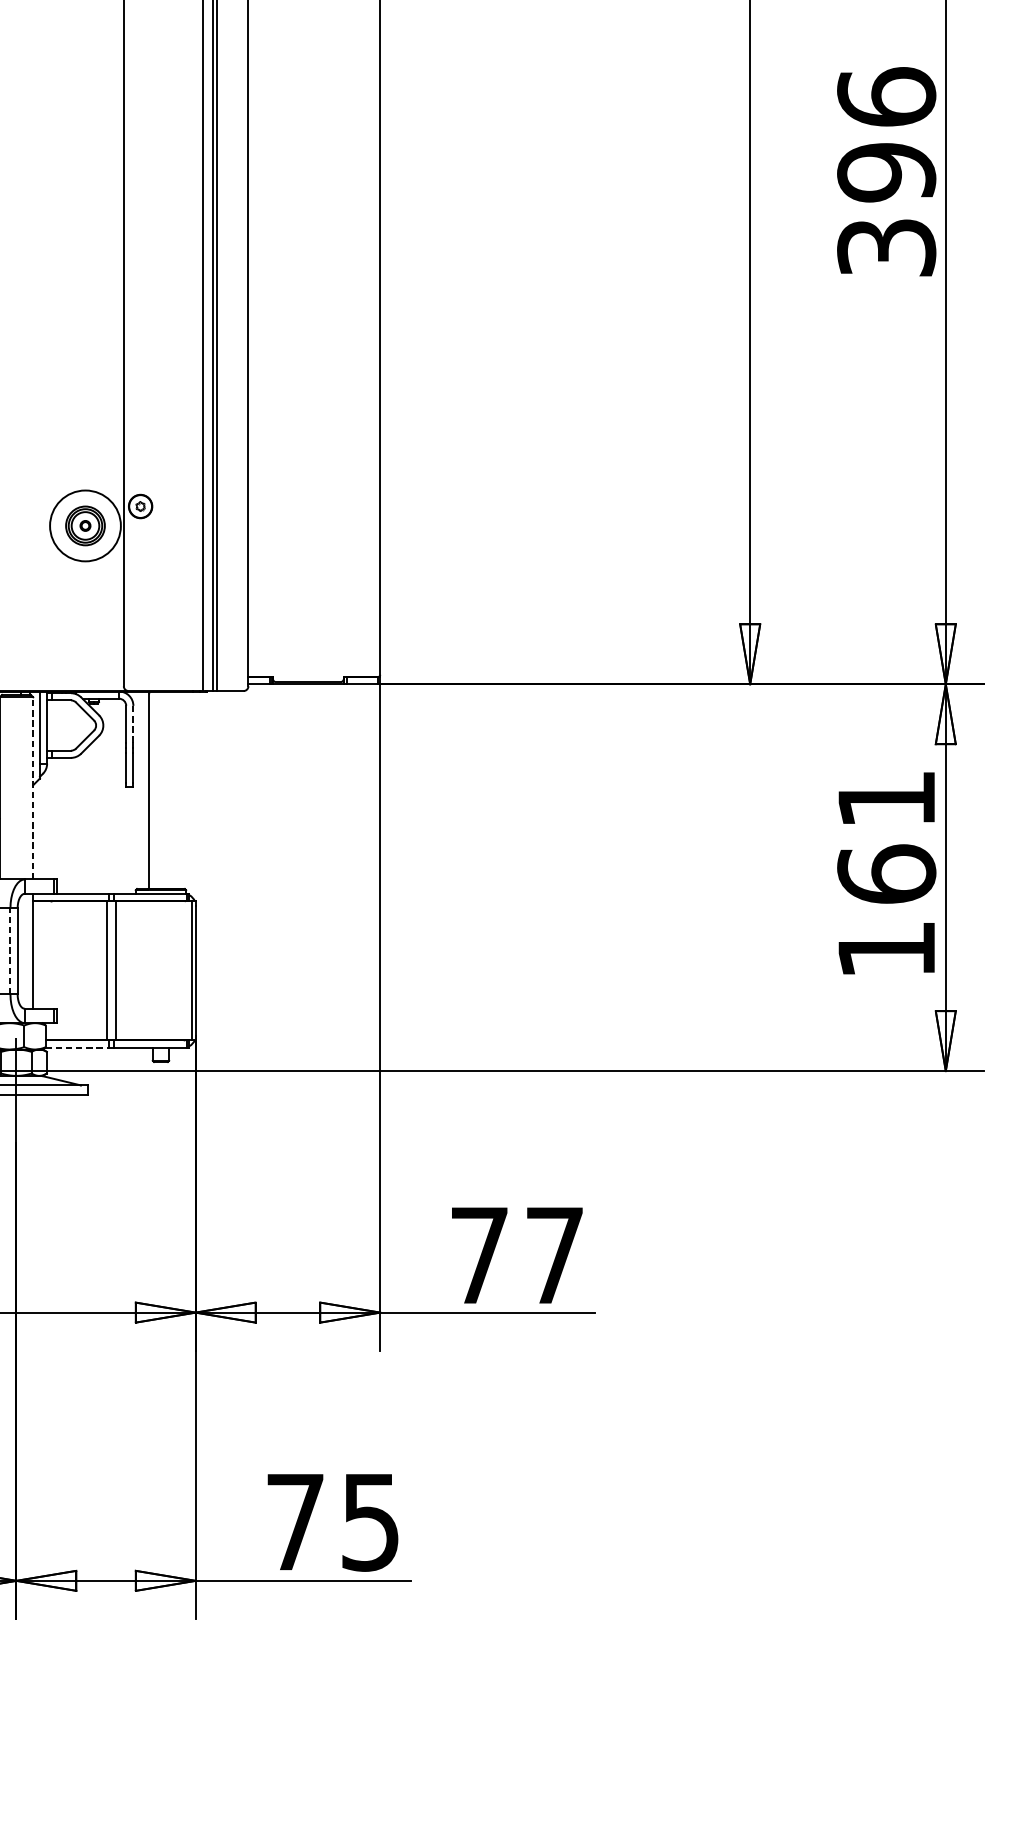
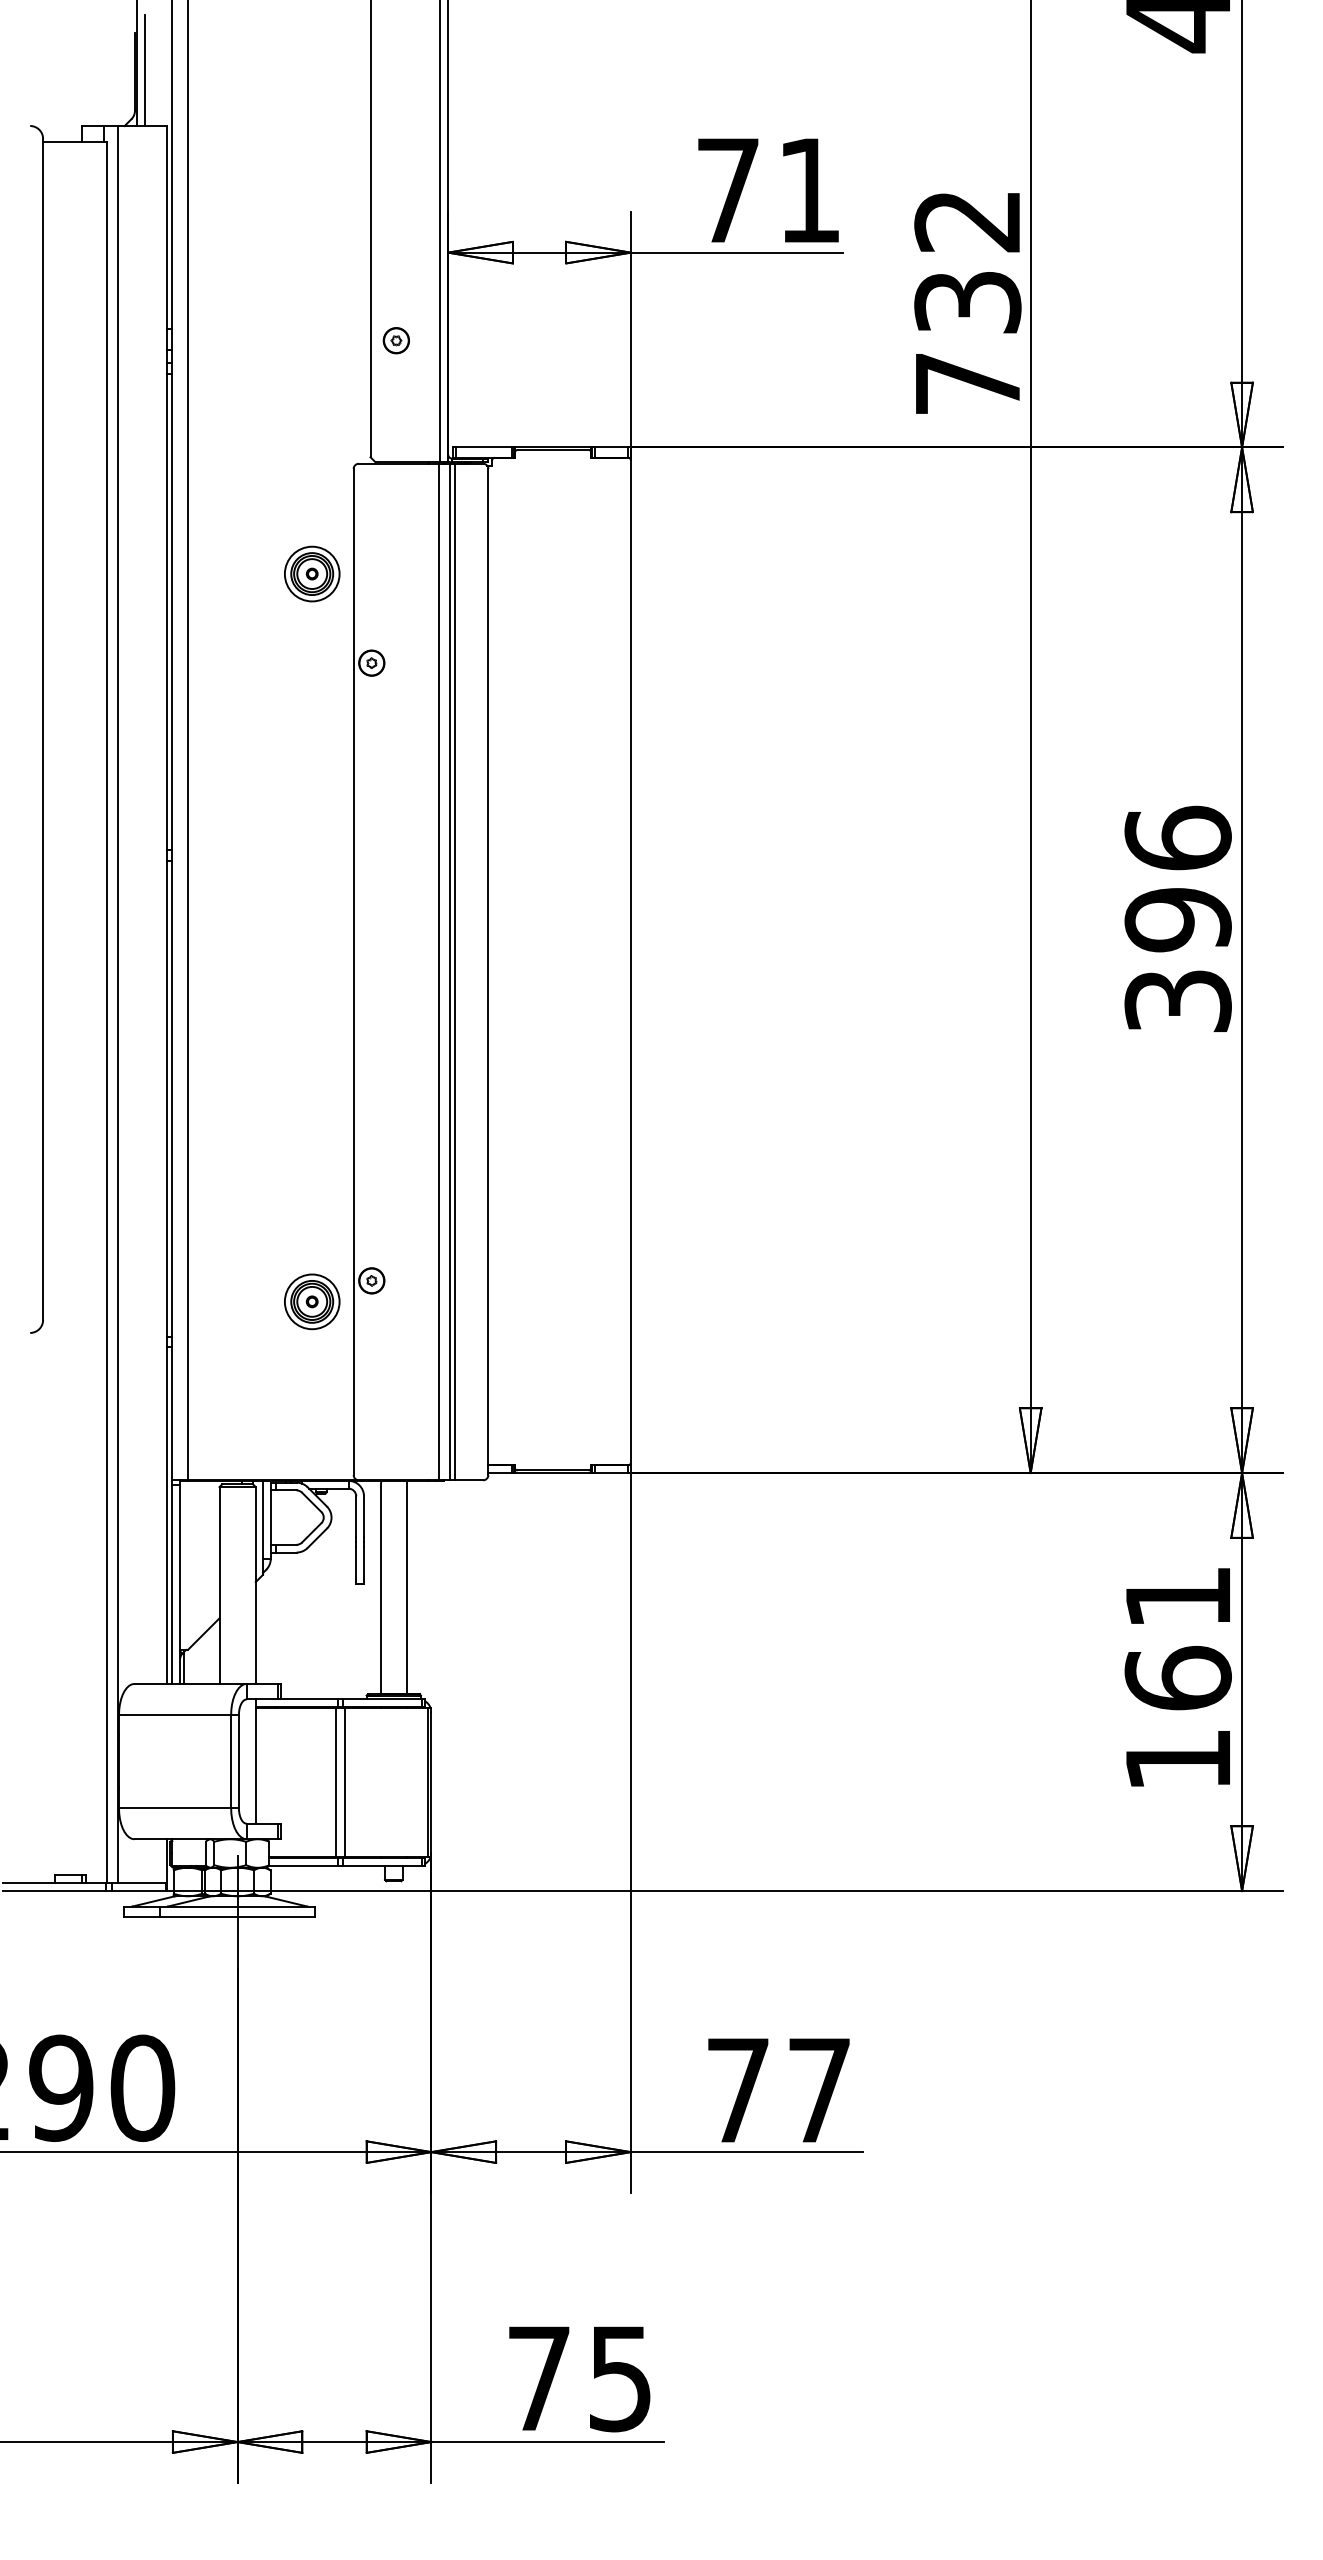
circle: (84, 525) -> (311, 1301), size x0.71
line: (133, 724) -> (364, 1516), dashed -> solid
line: (32, 787) -> (255, 1584), dashed -> solid
line: (172, 790) -> (406, 1587), added
line: (10, 951) -> (231, 1761), dashed -> solid
line: (77, 1047) -> (303, 1865), dashed -> solid

